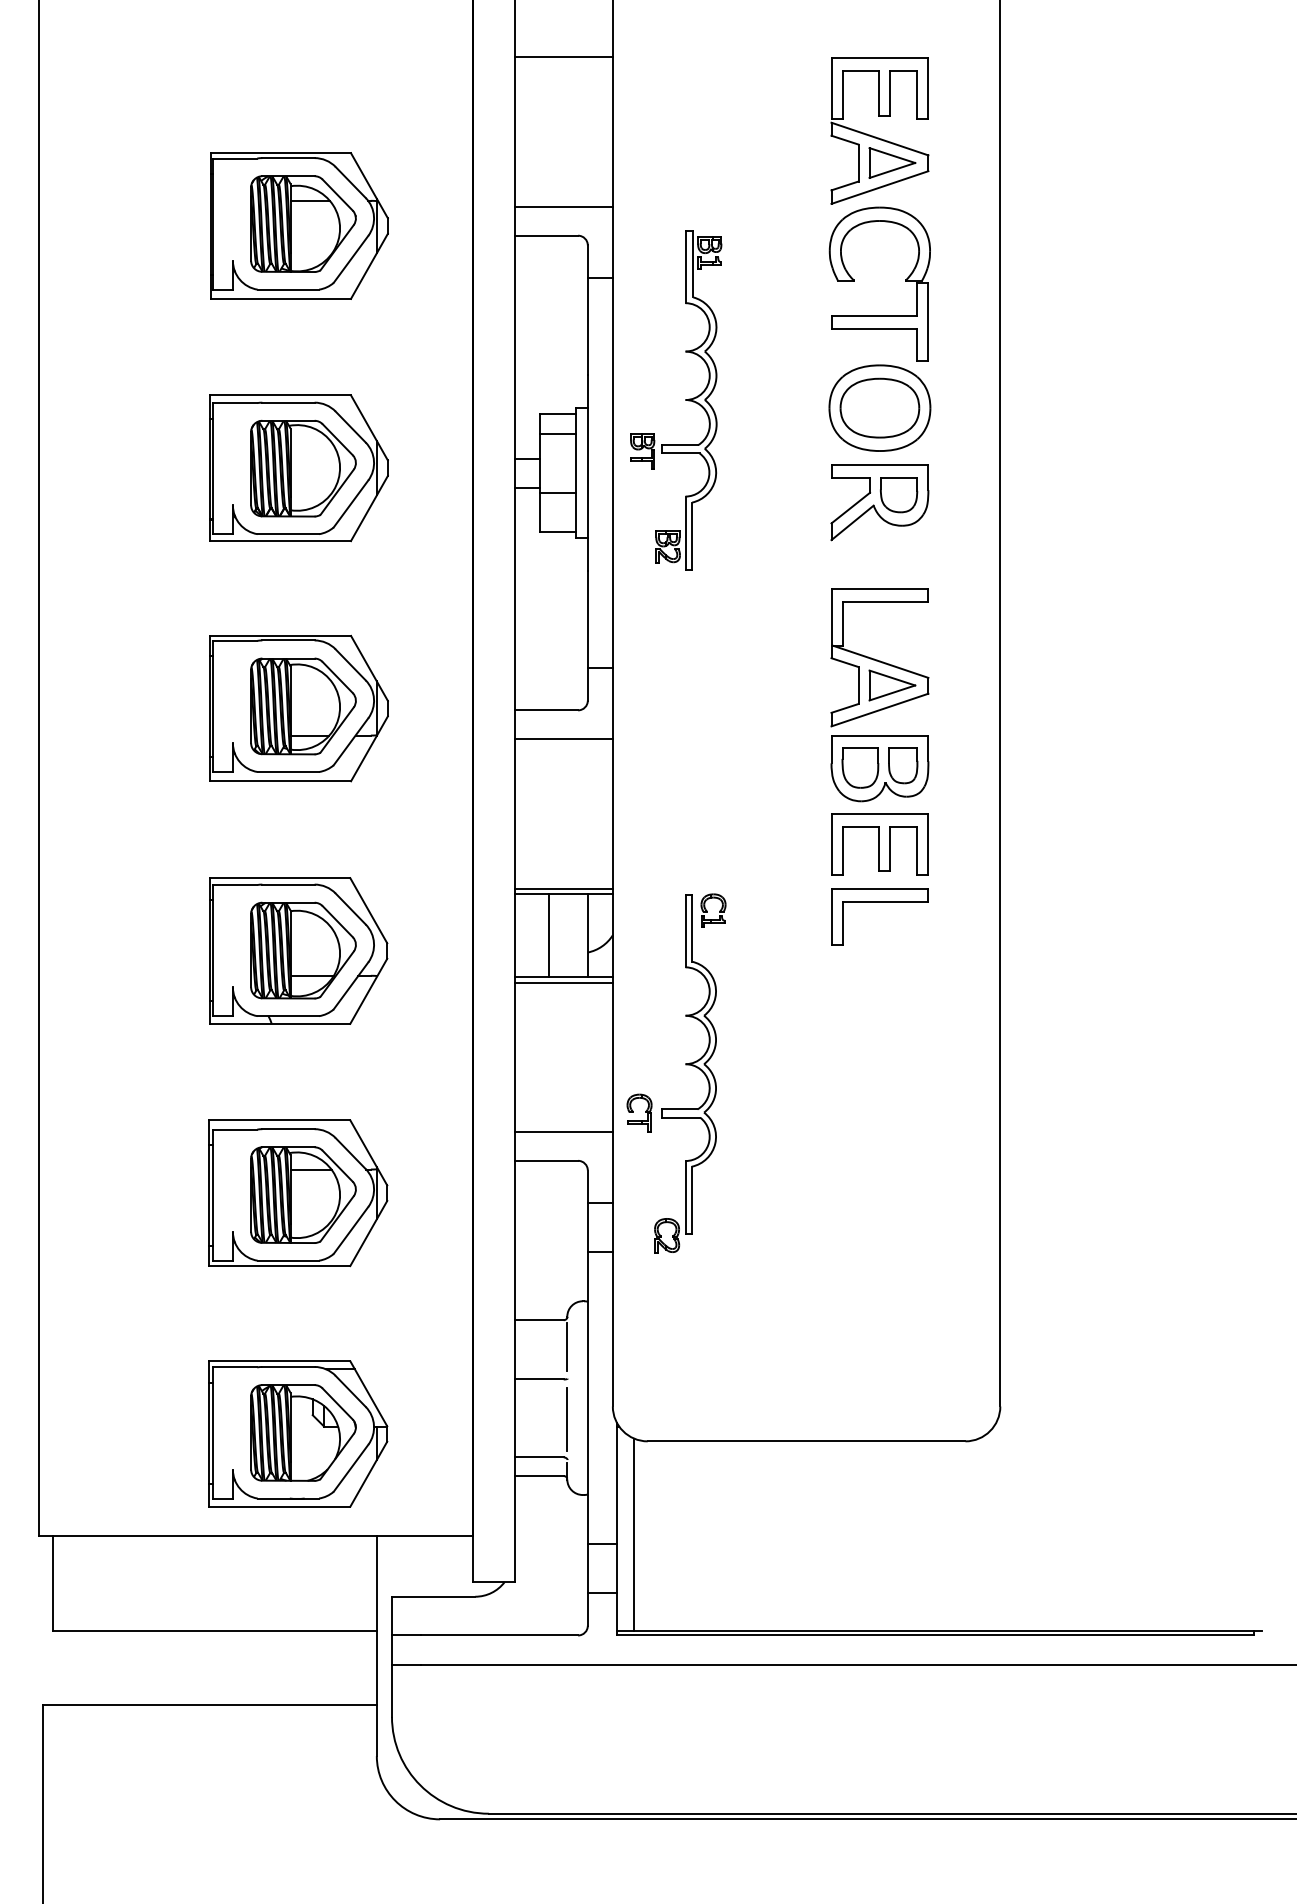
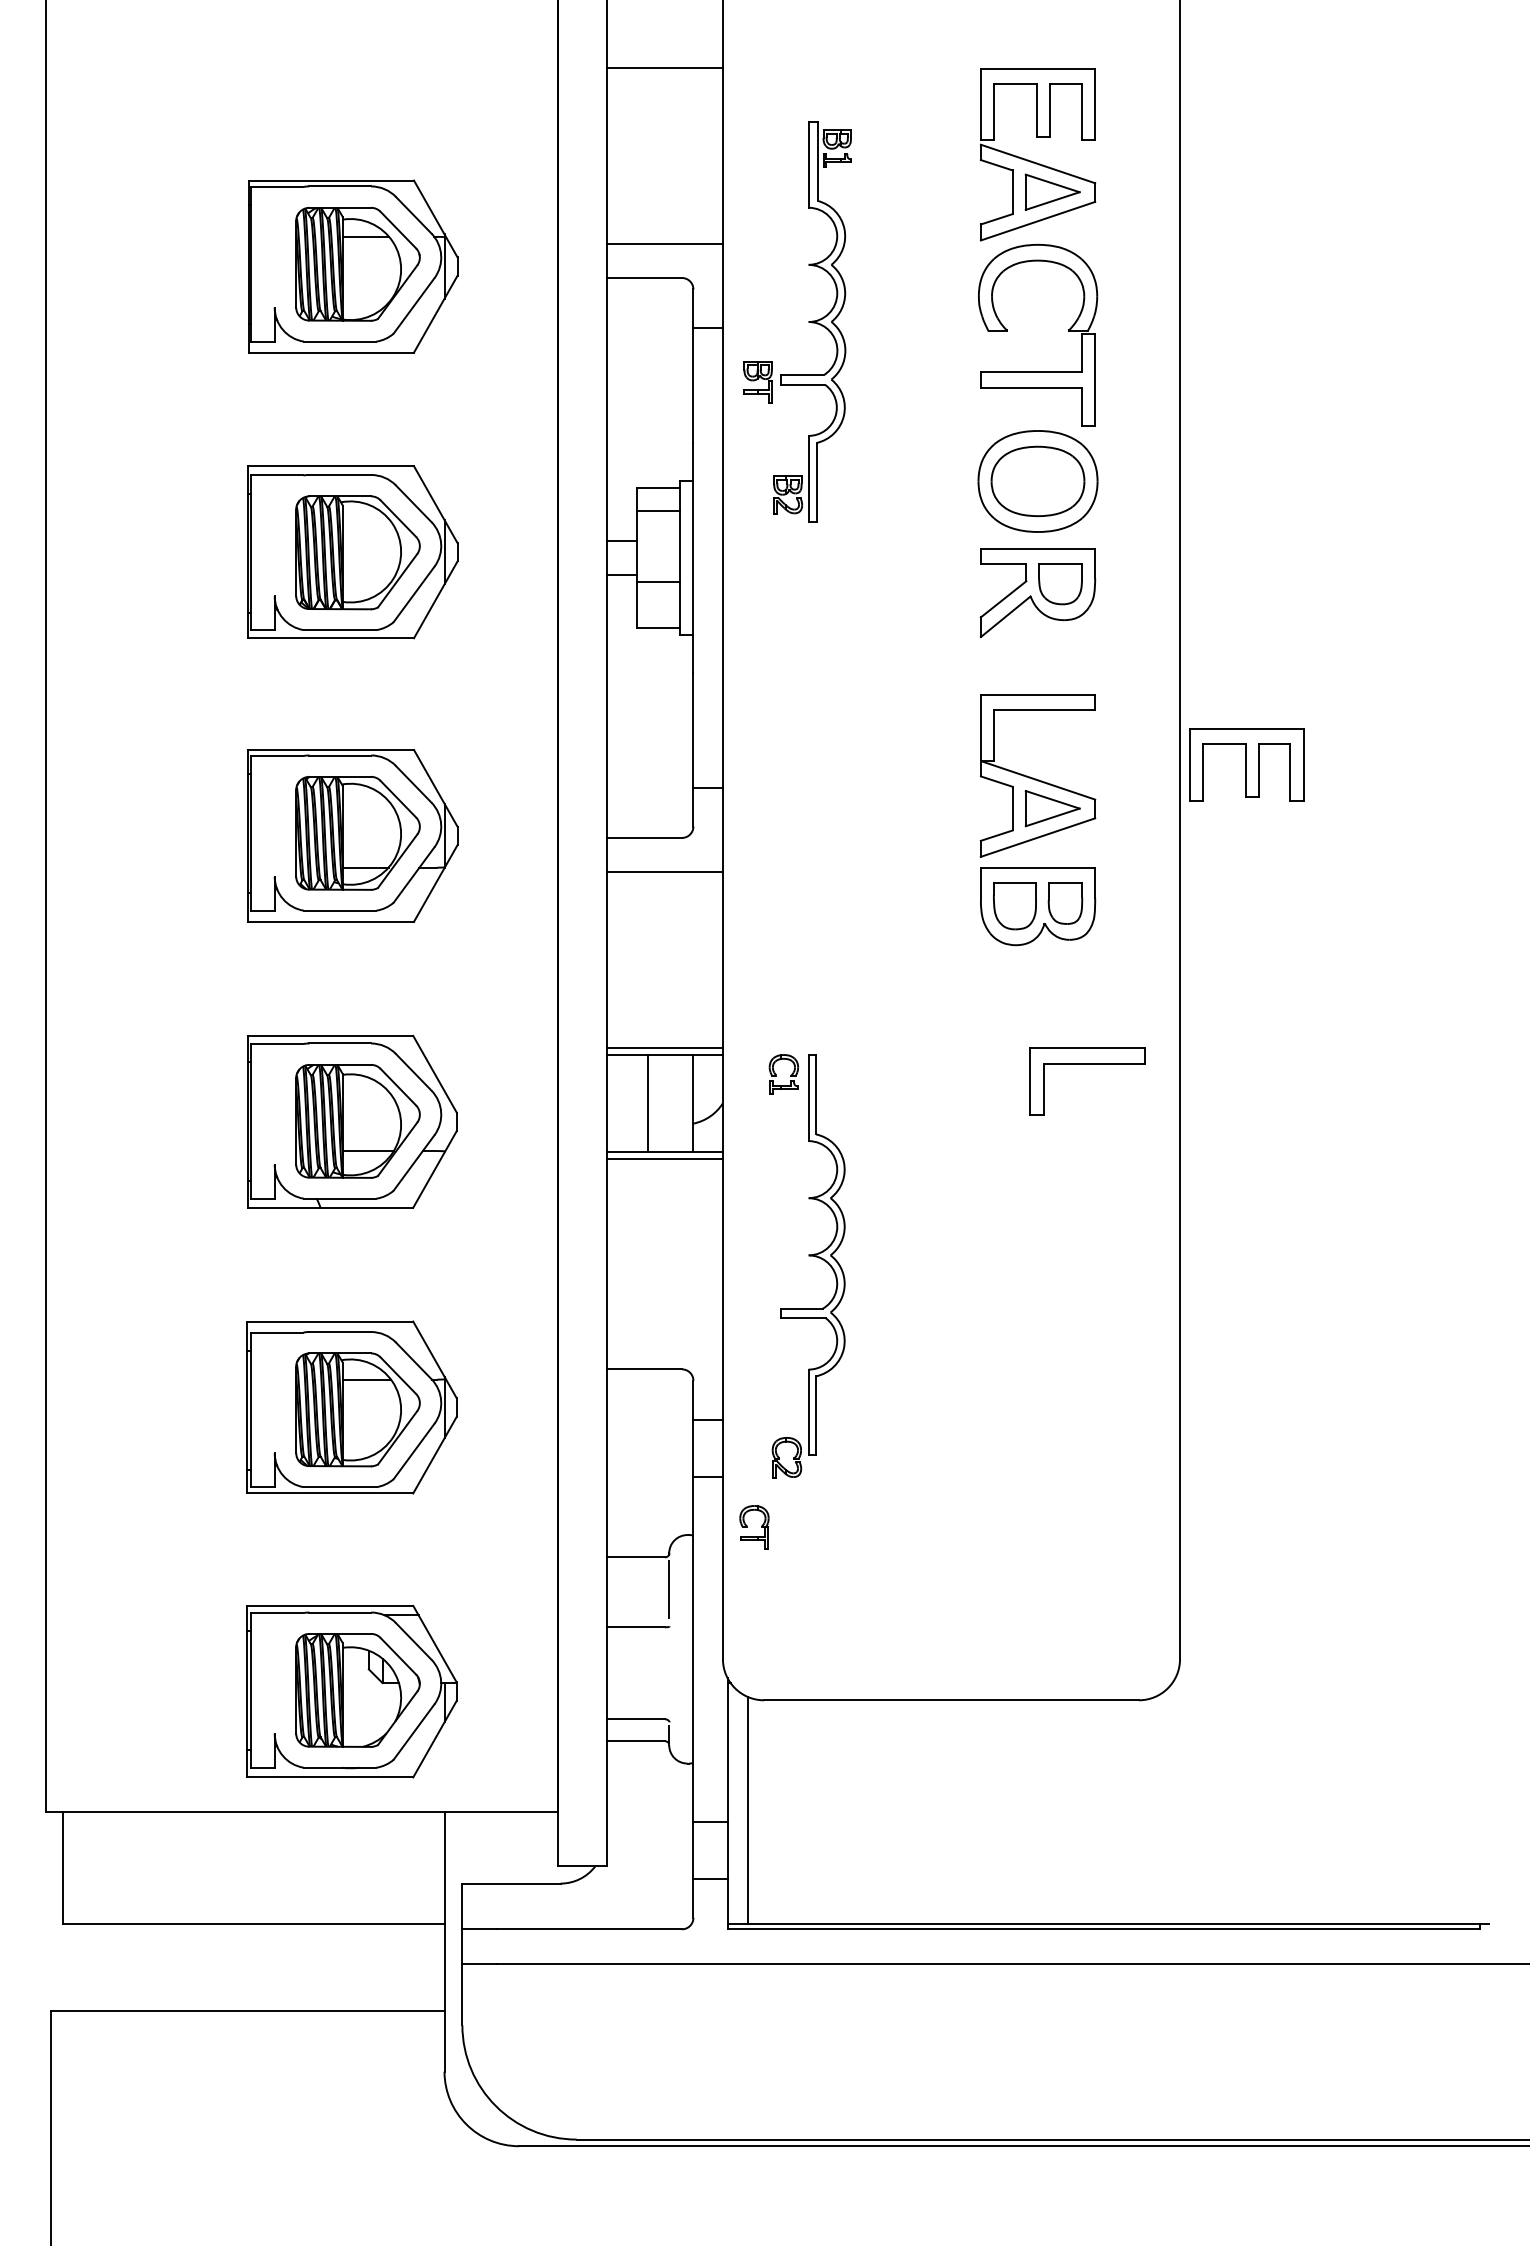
part: (685, 400) -> (808, 322), moved
part: (879, 844) -> (1246, 764), moved
part: (879, 902) -> (1087, 1064), moved
part: (713, 910) -> (783, 1074), moved
part: (639, 1112) -> (754, 1527), moved
line: (563, 1131) -> (664, 1334), removed
line: (567, 1419) -> (669, 1674), removed

